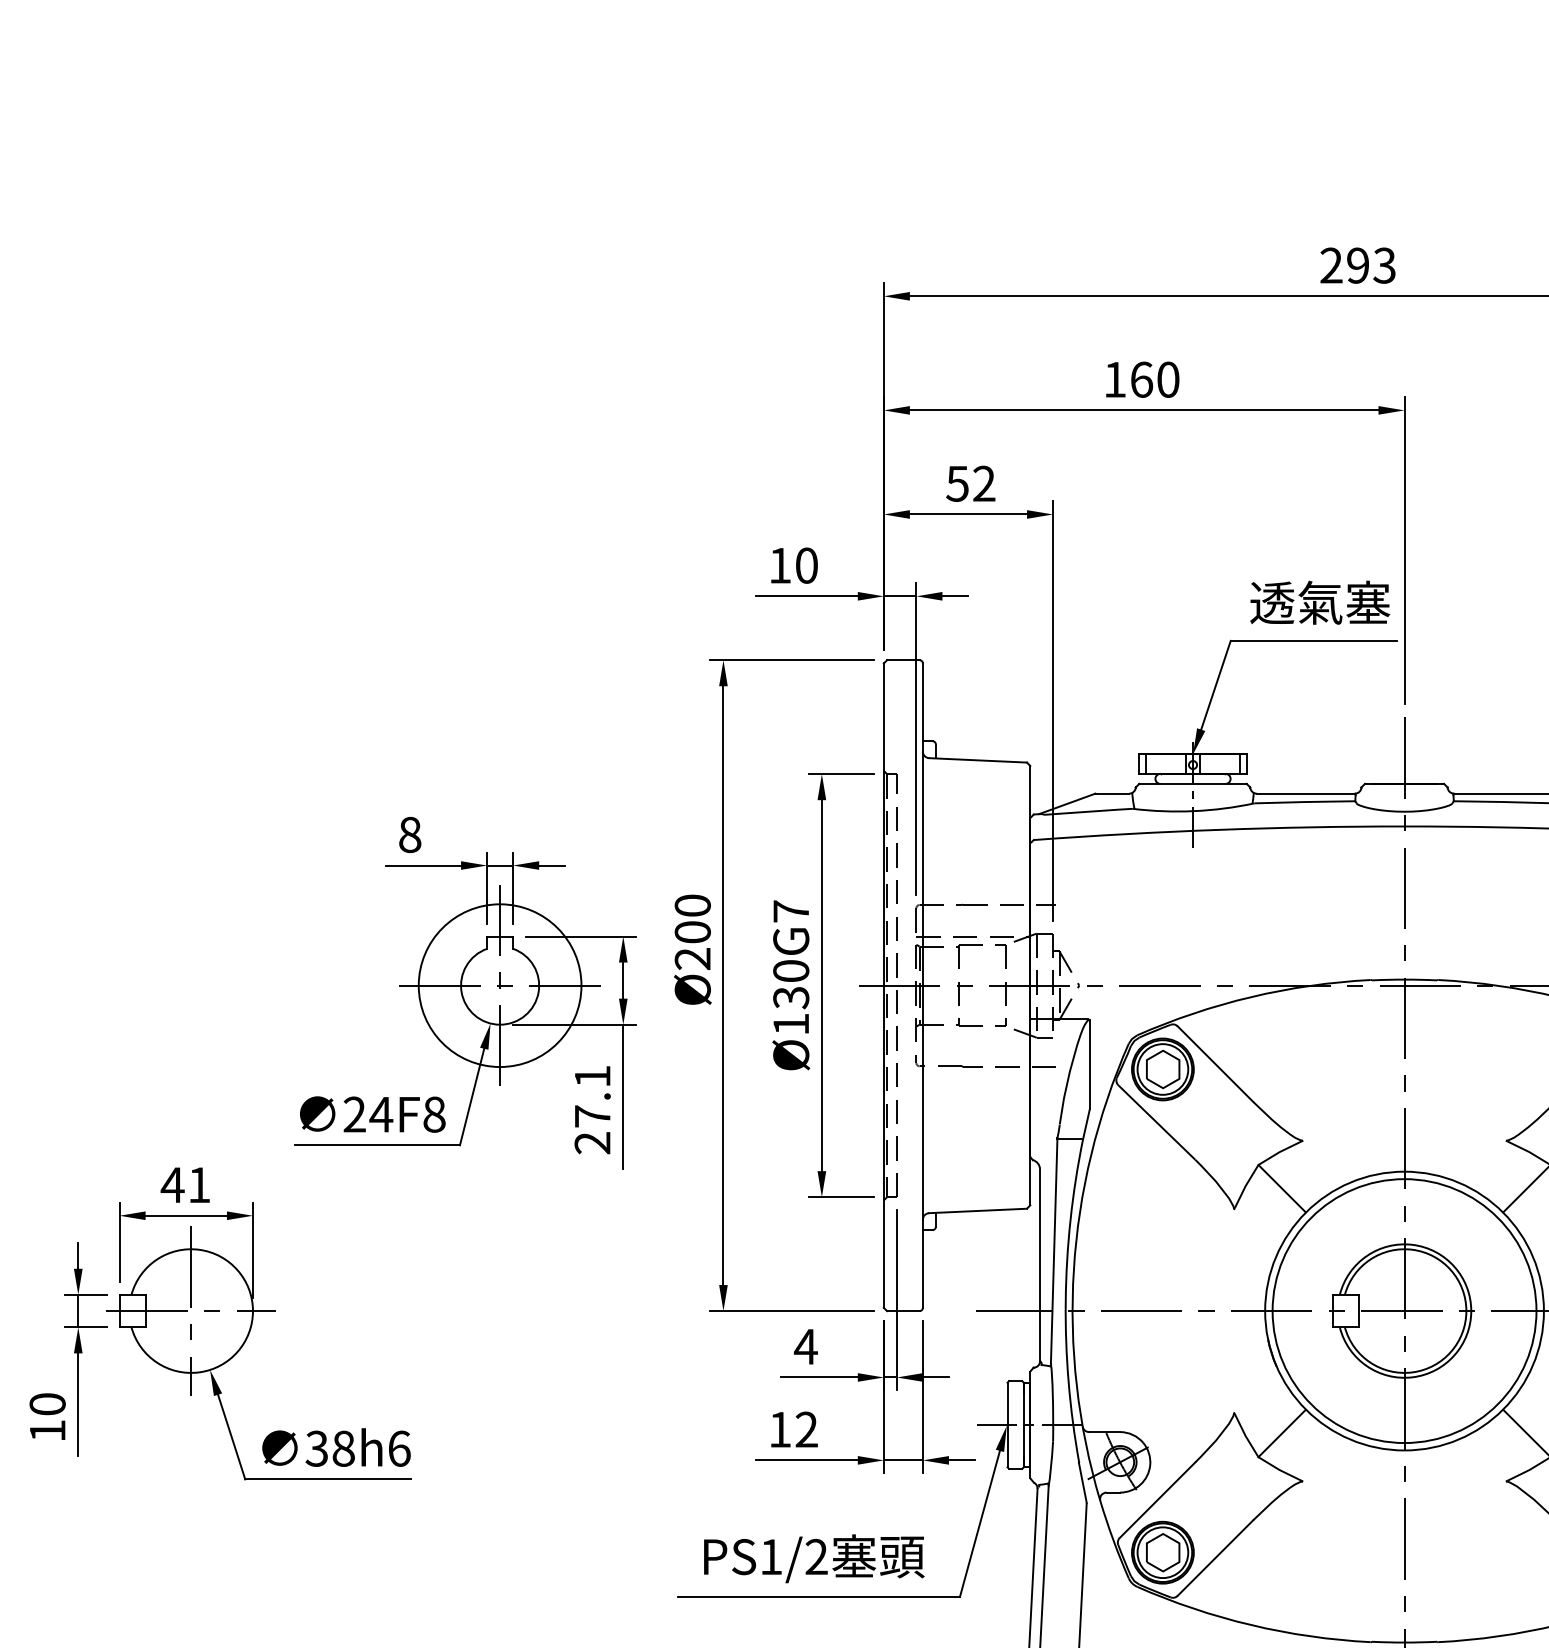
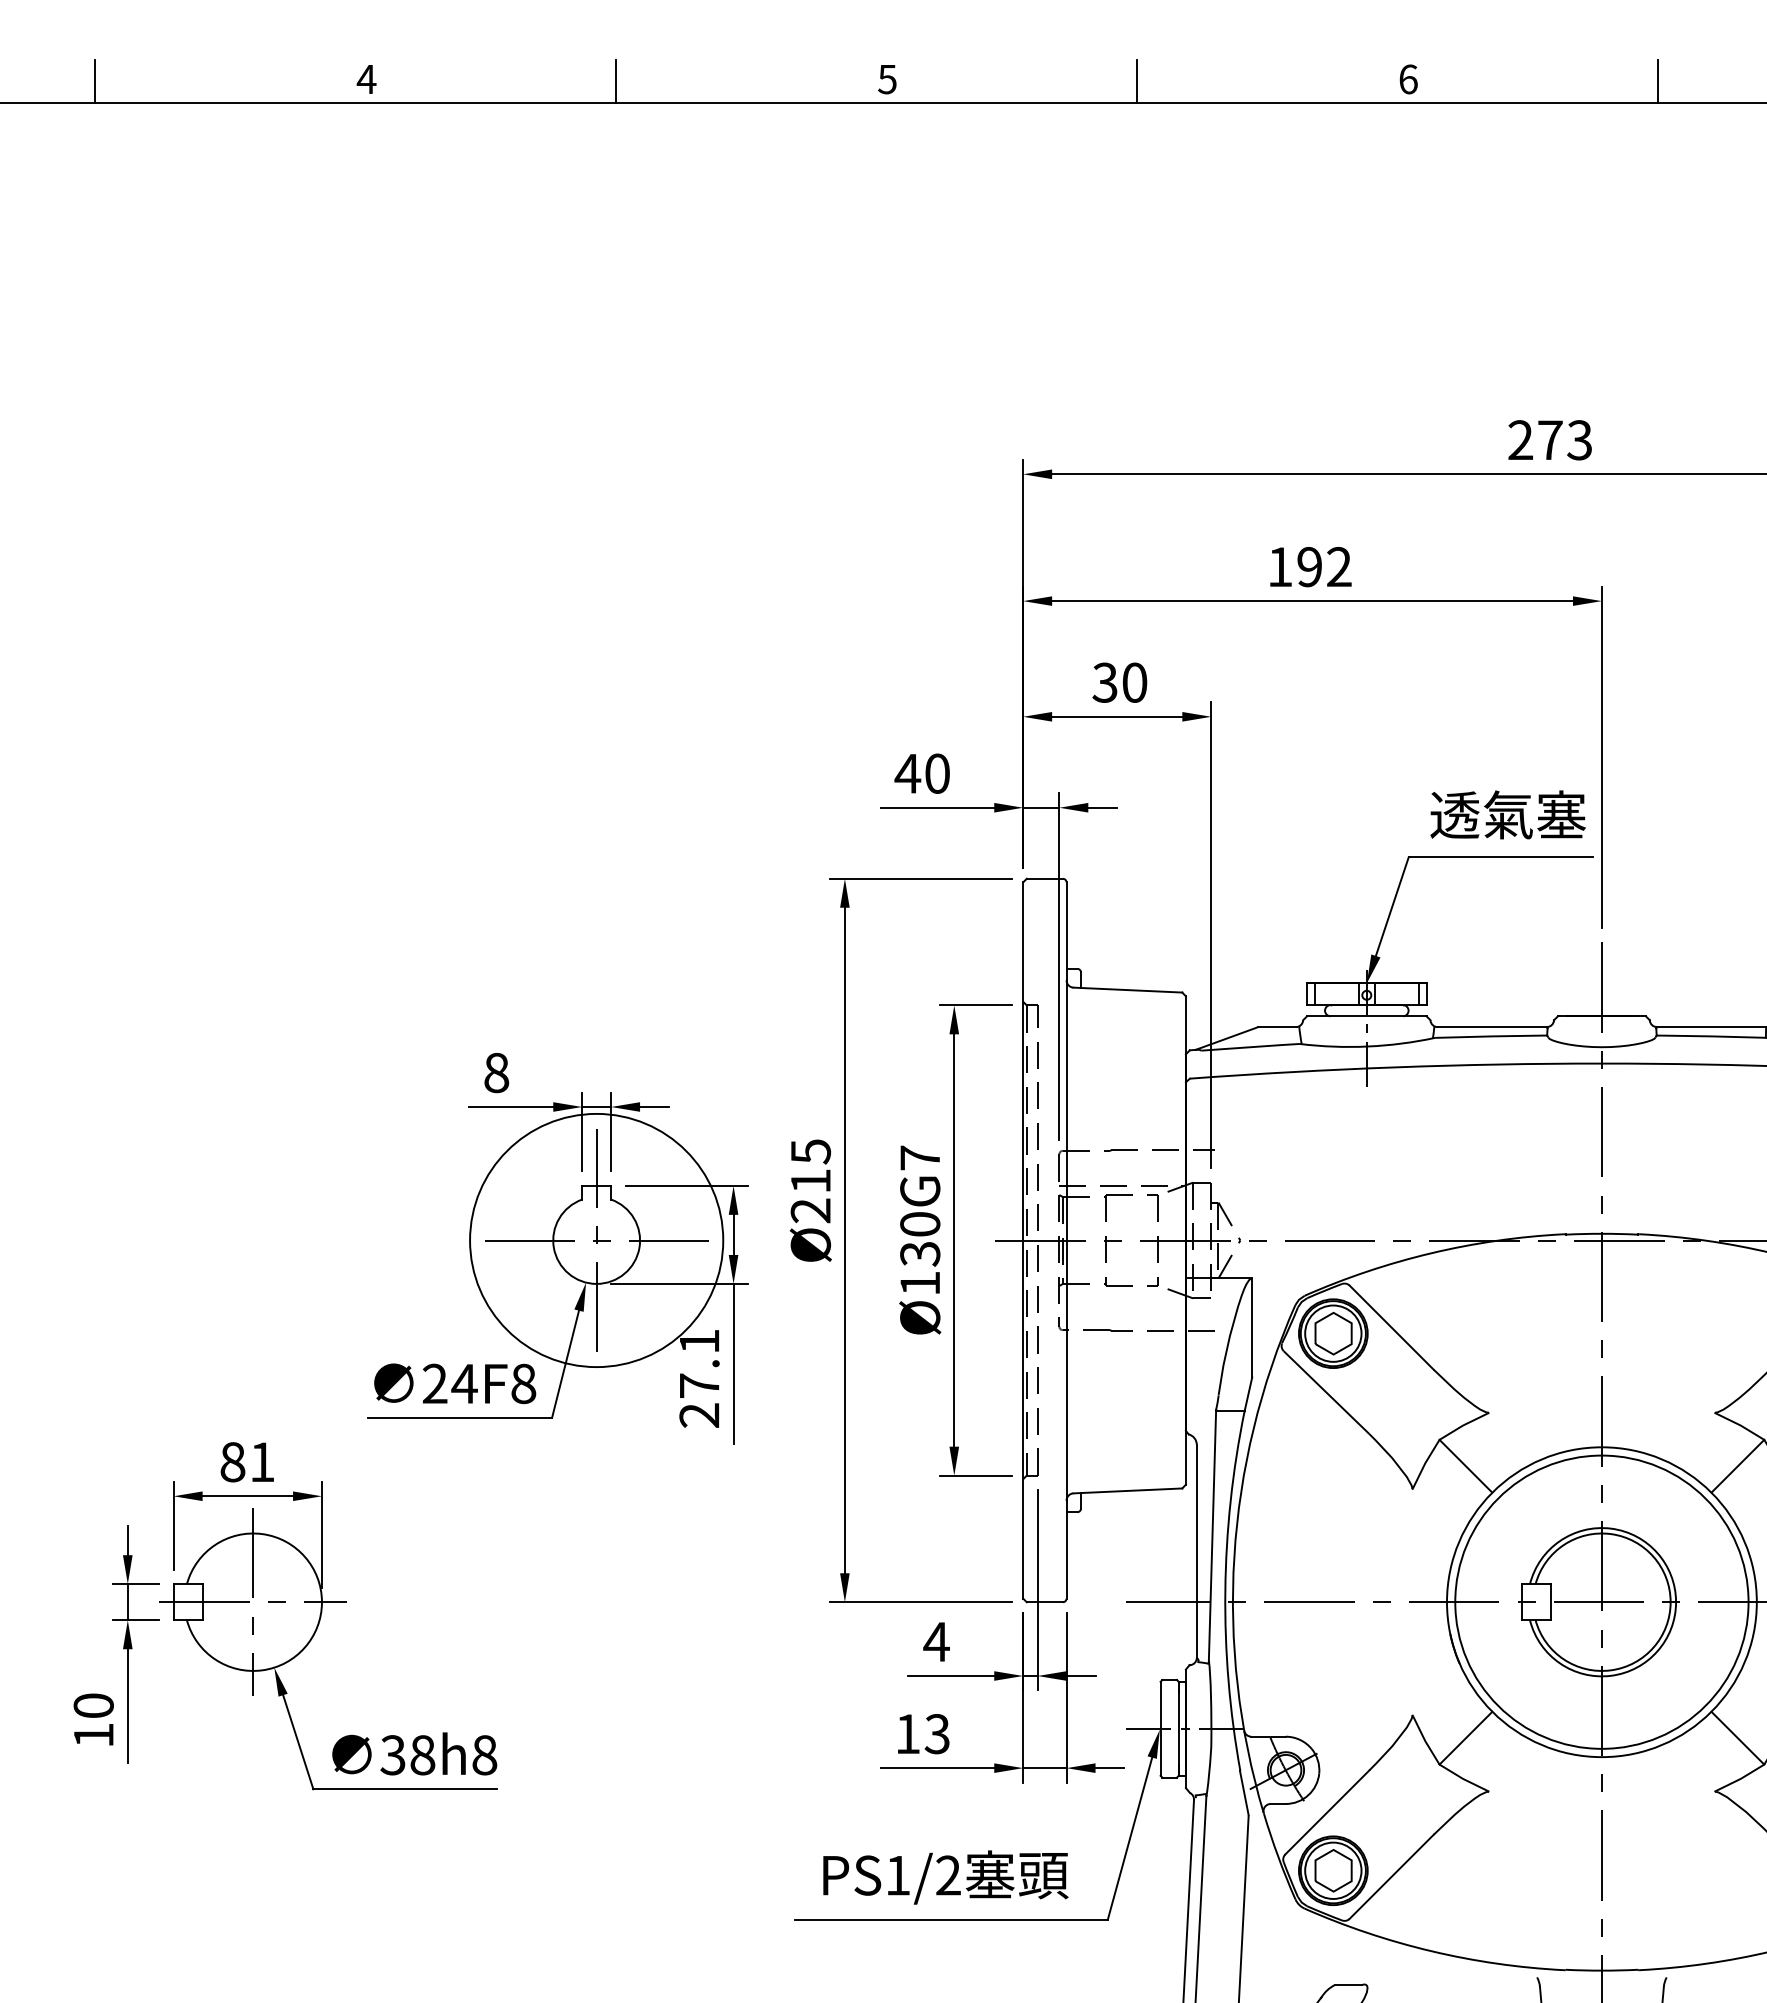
text: (1358, 265) -> (1550, 440), 293 -> 273
text: (1154, 380) -> (1324, 567), 160 -> 192
text: (970, 483) -> (1119, 682), 52 -> 30
text: (779, 565) -> (907, 773), 10 -> 40
text: (692, 919) -> (810, 1166), Ø200 -> Ø215
circle: (499, 985) -> (596, 1240), size x1.4
text: (172, 1185) -> (232, 1462), 41 -> 81
text: (805, 1430) -> (936, 1734), 12 -> 13
text: (399, 1448) -> (484, 1755), 38h6 -> 38h8

